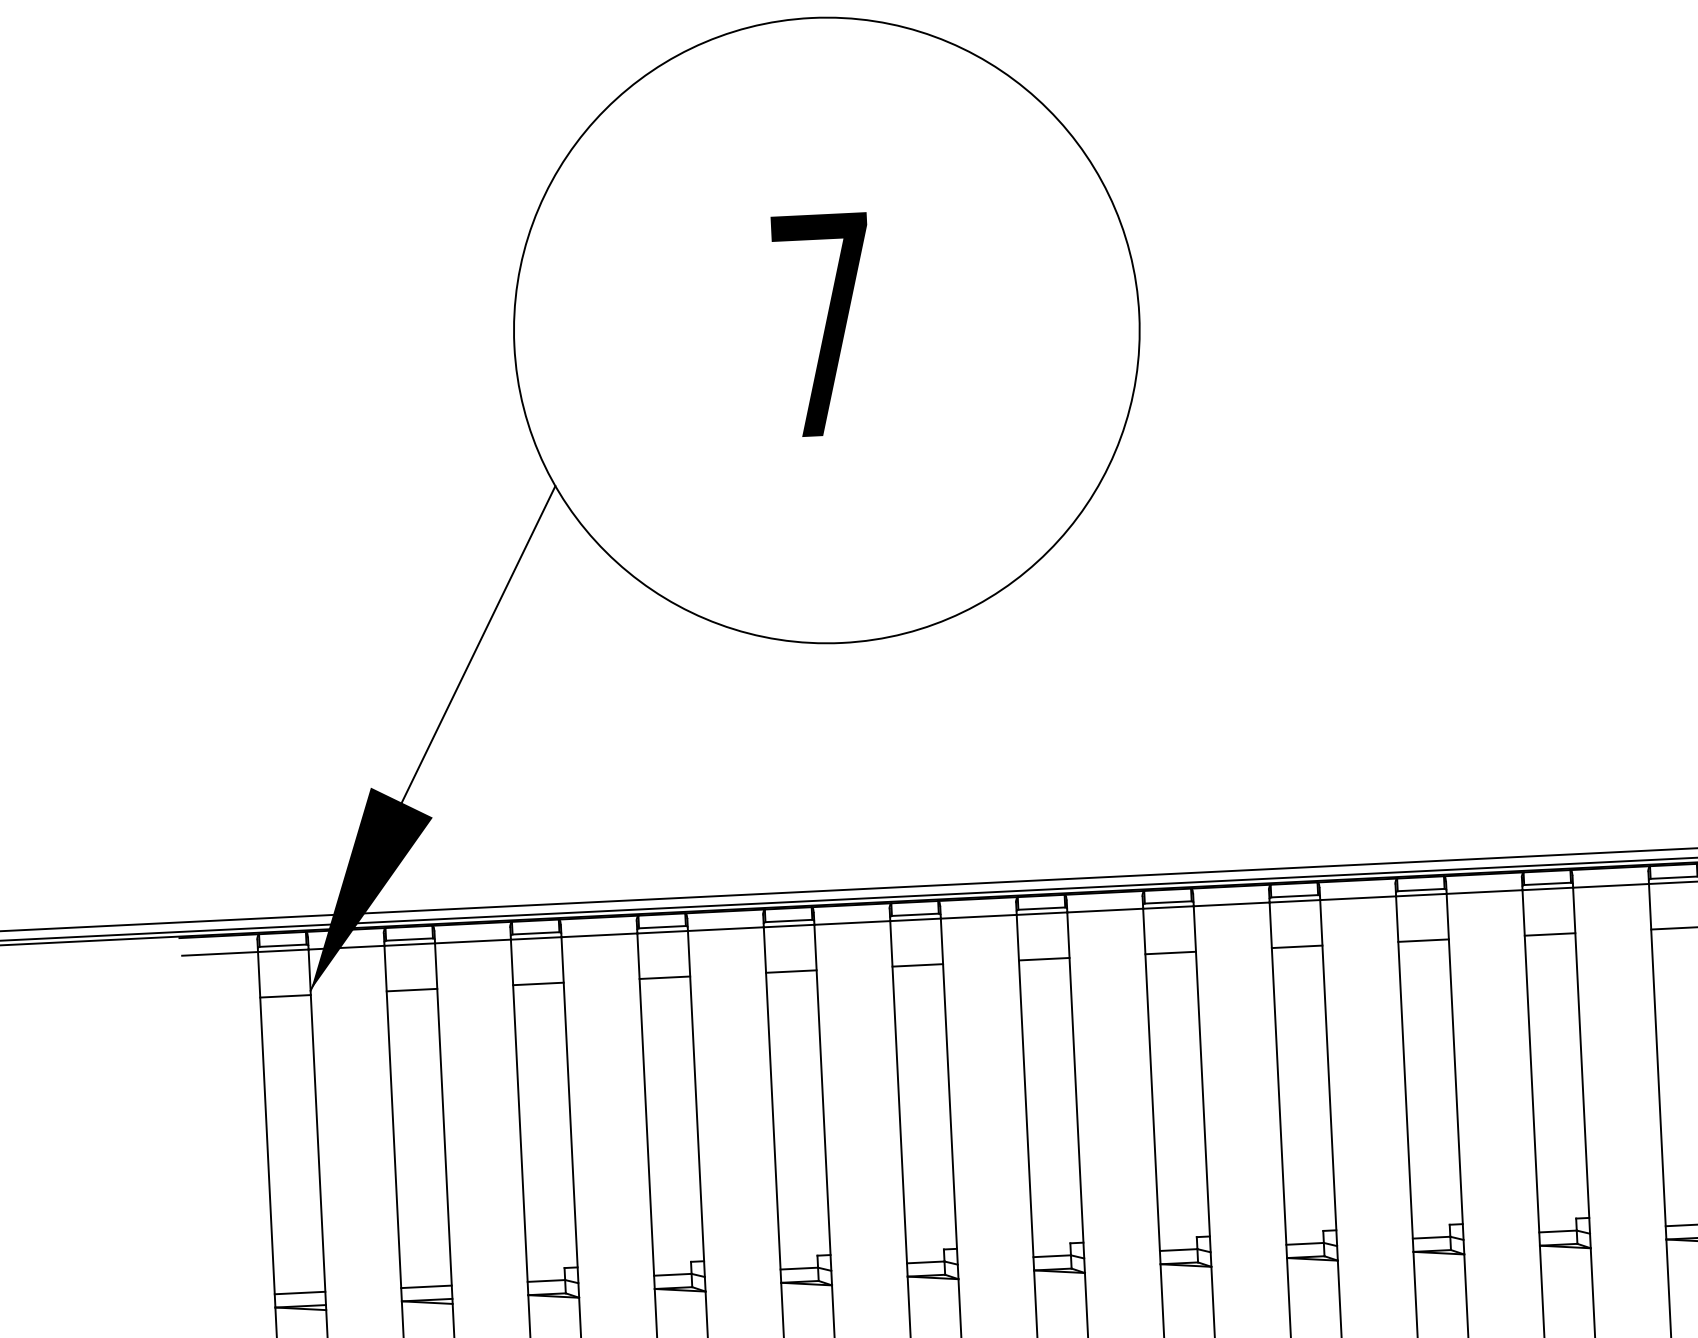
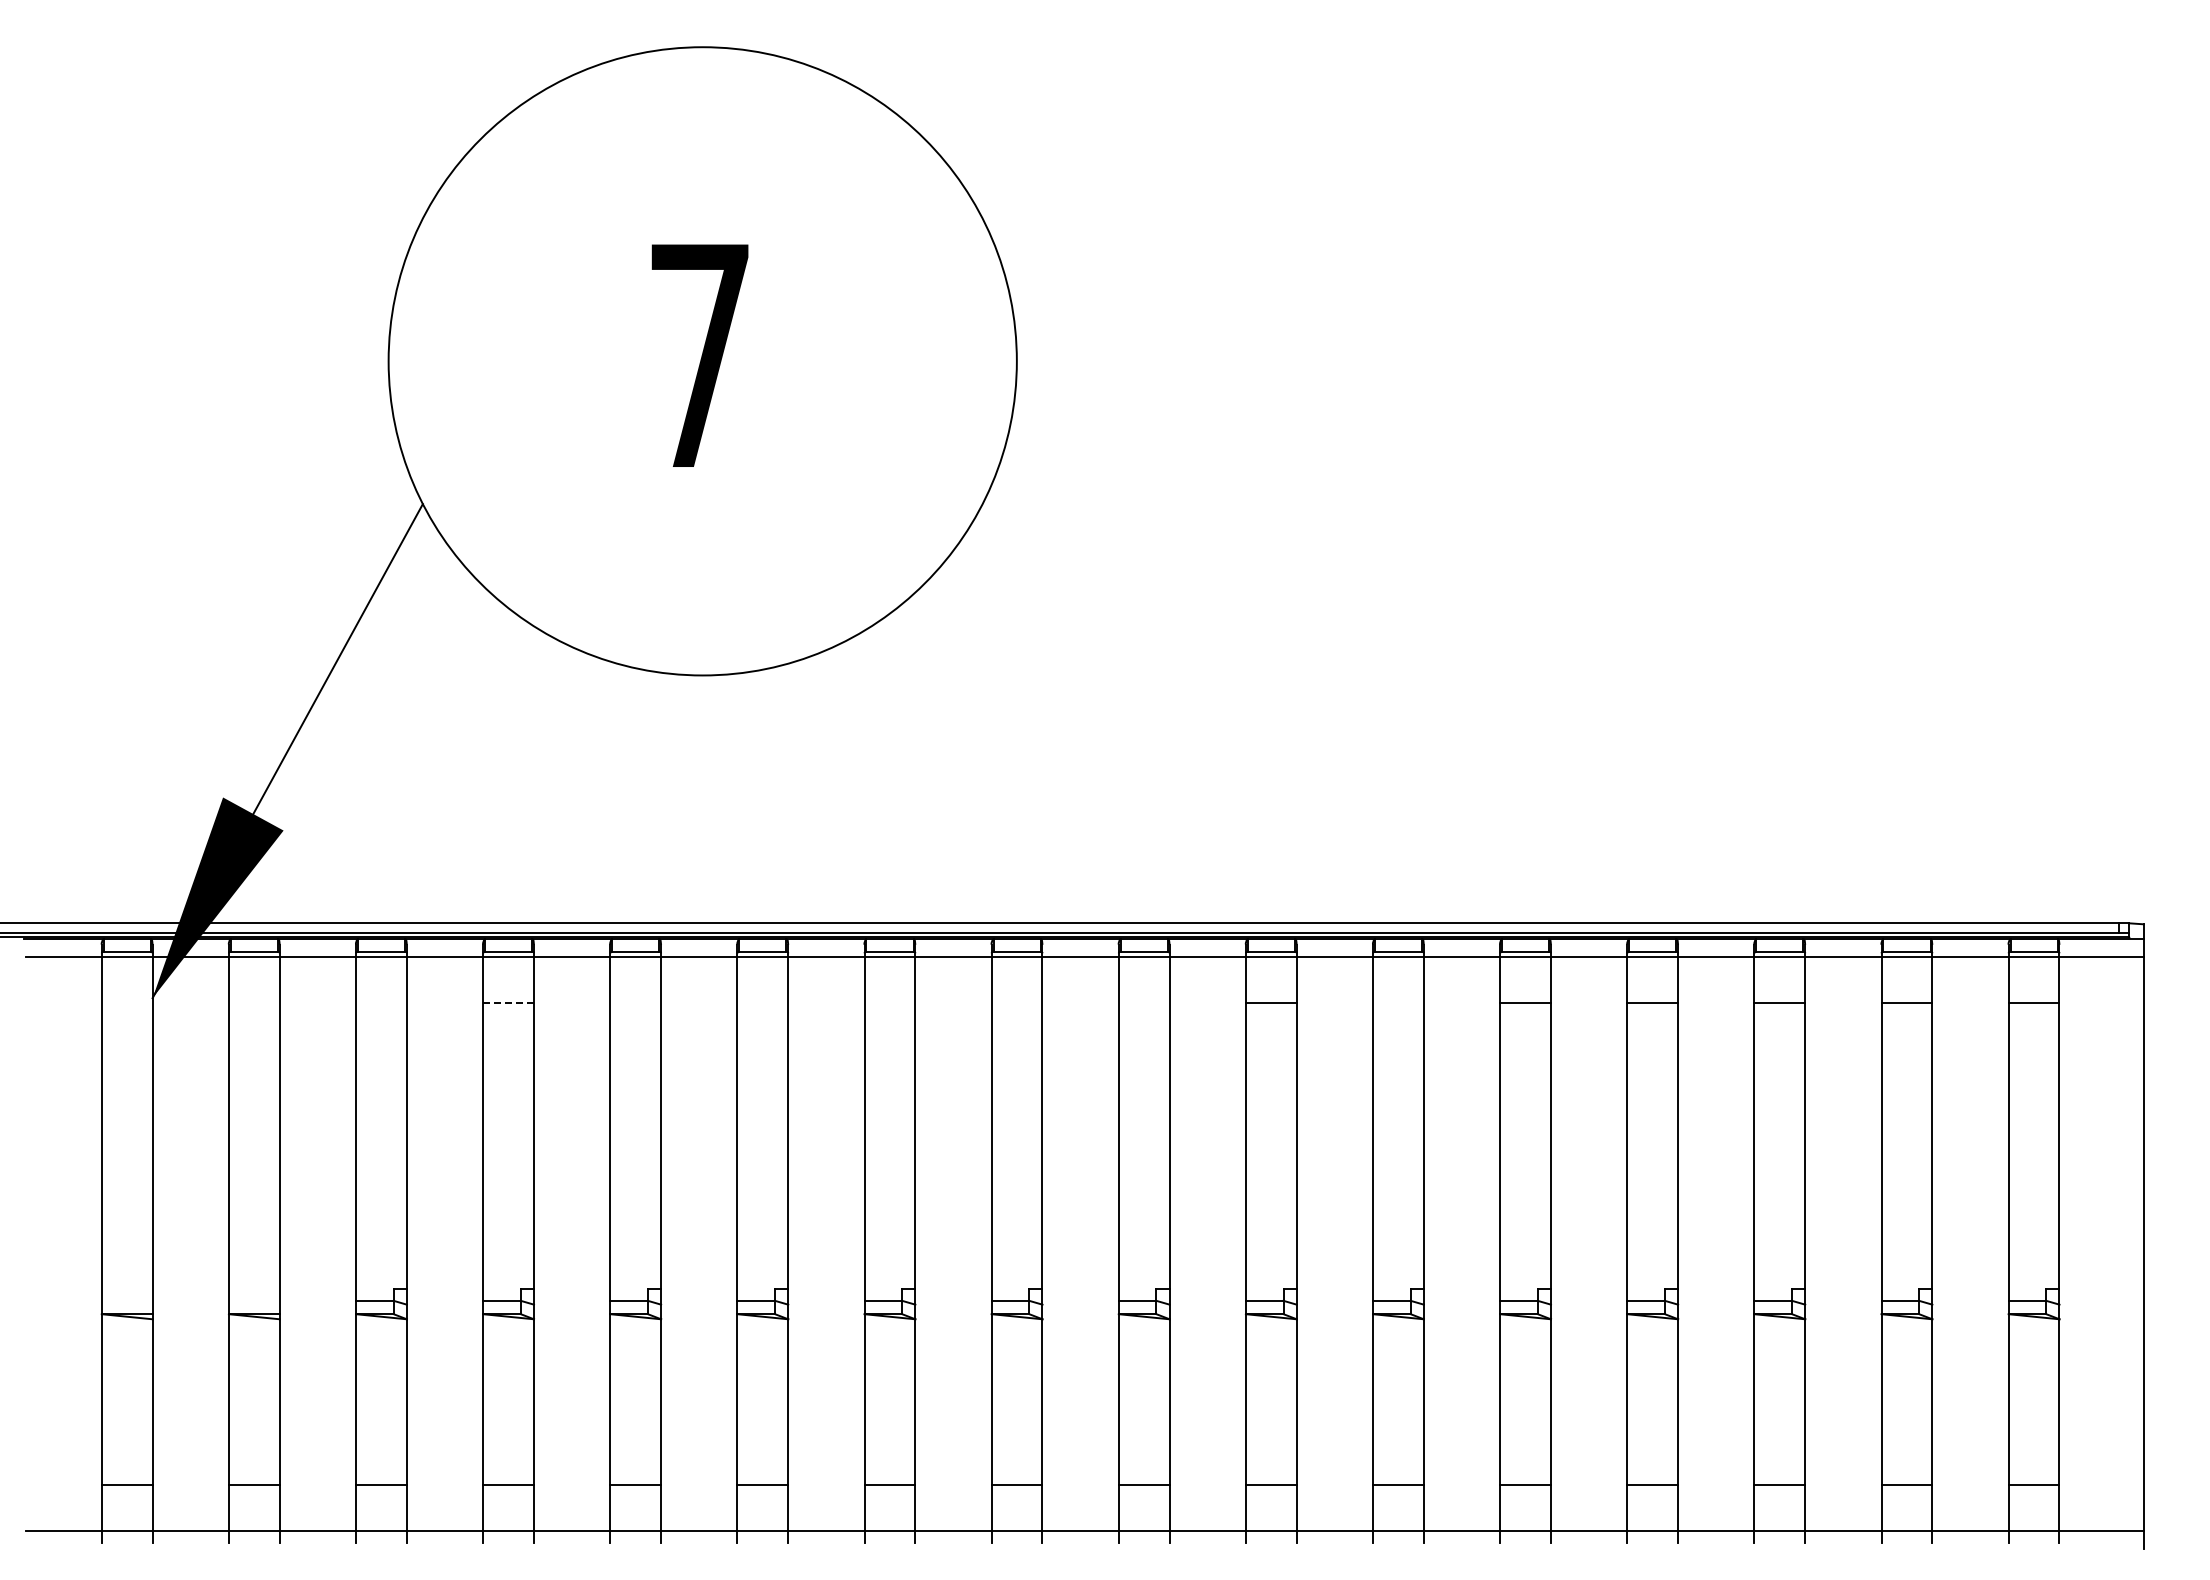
line: (1550, 934) -> (1398, 1002), removed
line: (1296, 946) -> (1143, 1002), removed
line: (1170, 952) -> (1016, 1002), removed
line: (1043, 959) -> (889, 1002), removed
line: (917, 965) -> (762, 1002), removed
line: (791, 971) -> (635, 1002), removed
line: (665, 977) -> (509, 1002), solid -> dashed
line: (538, 983) -> (381, 1002), removed
line: (411, 990) -> (253, 1002), removed
line: (284, 996) -> (126, 1002), removed
line: (425, 1286) -> (253, 1300), removed
line: (299, 1292) -> (126, 1300), removed

